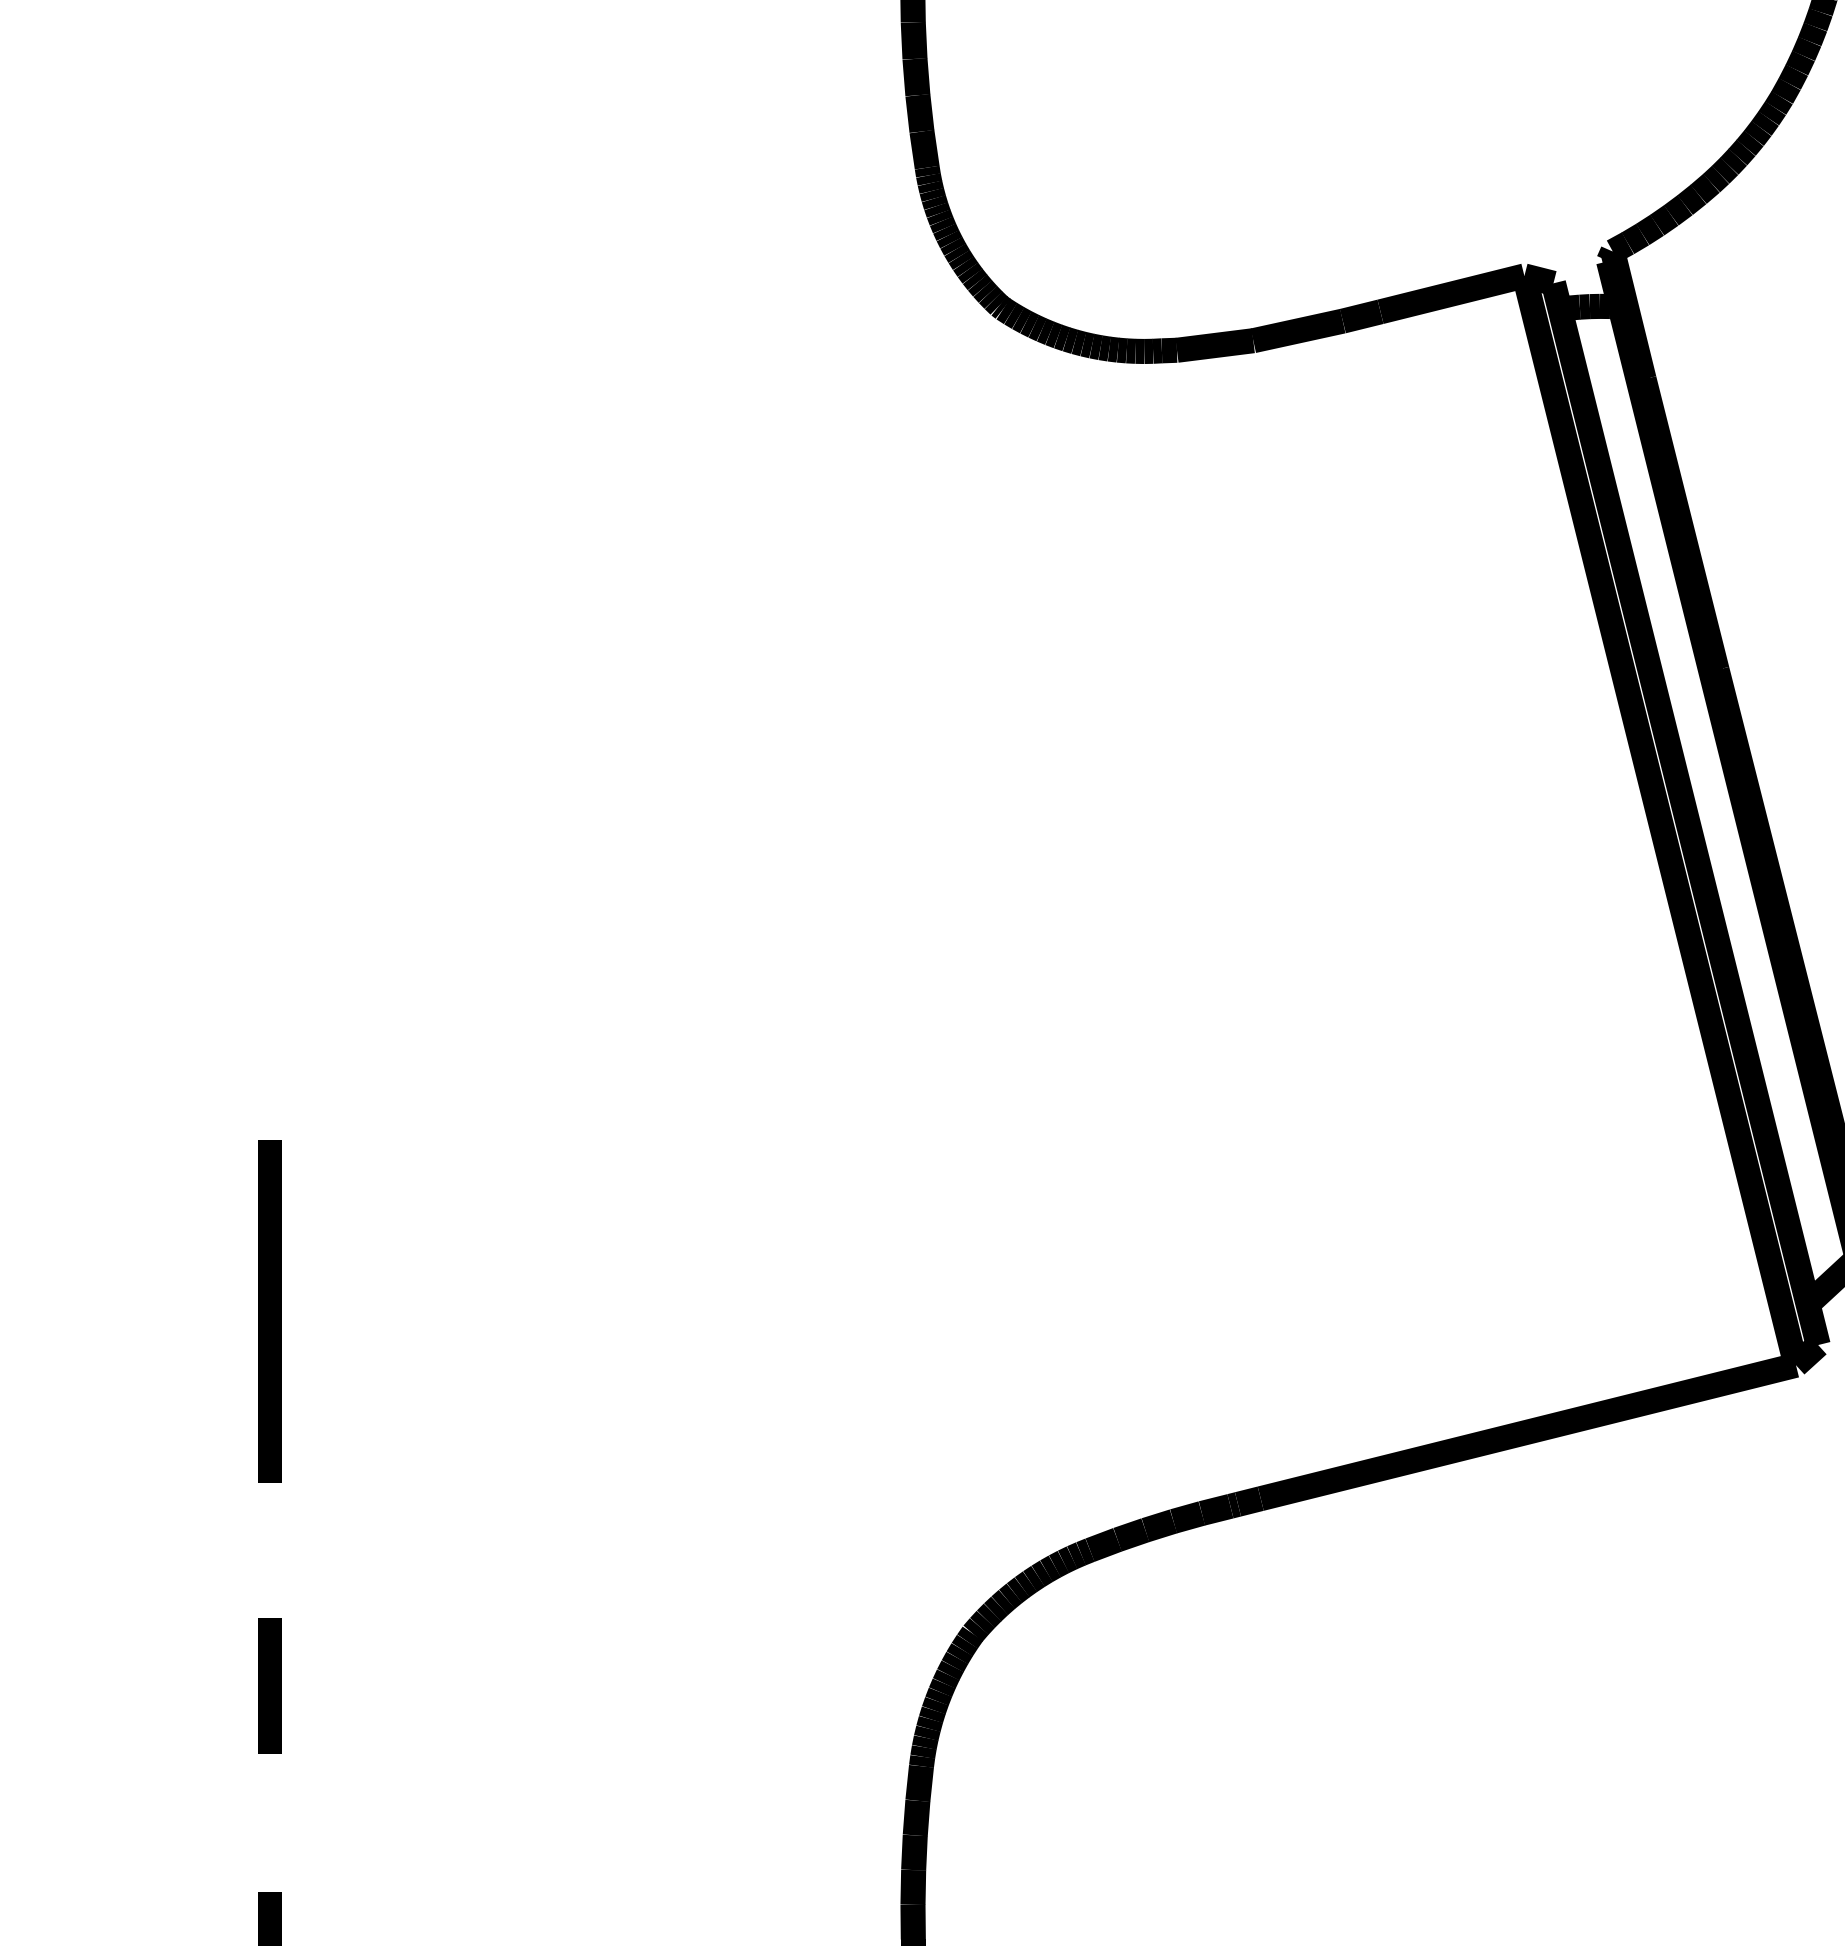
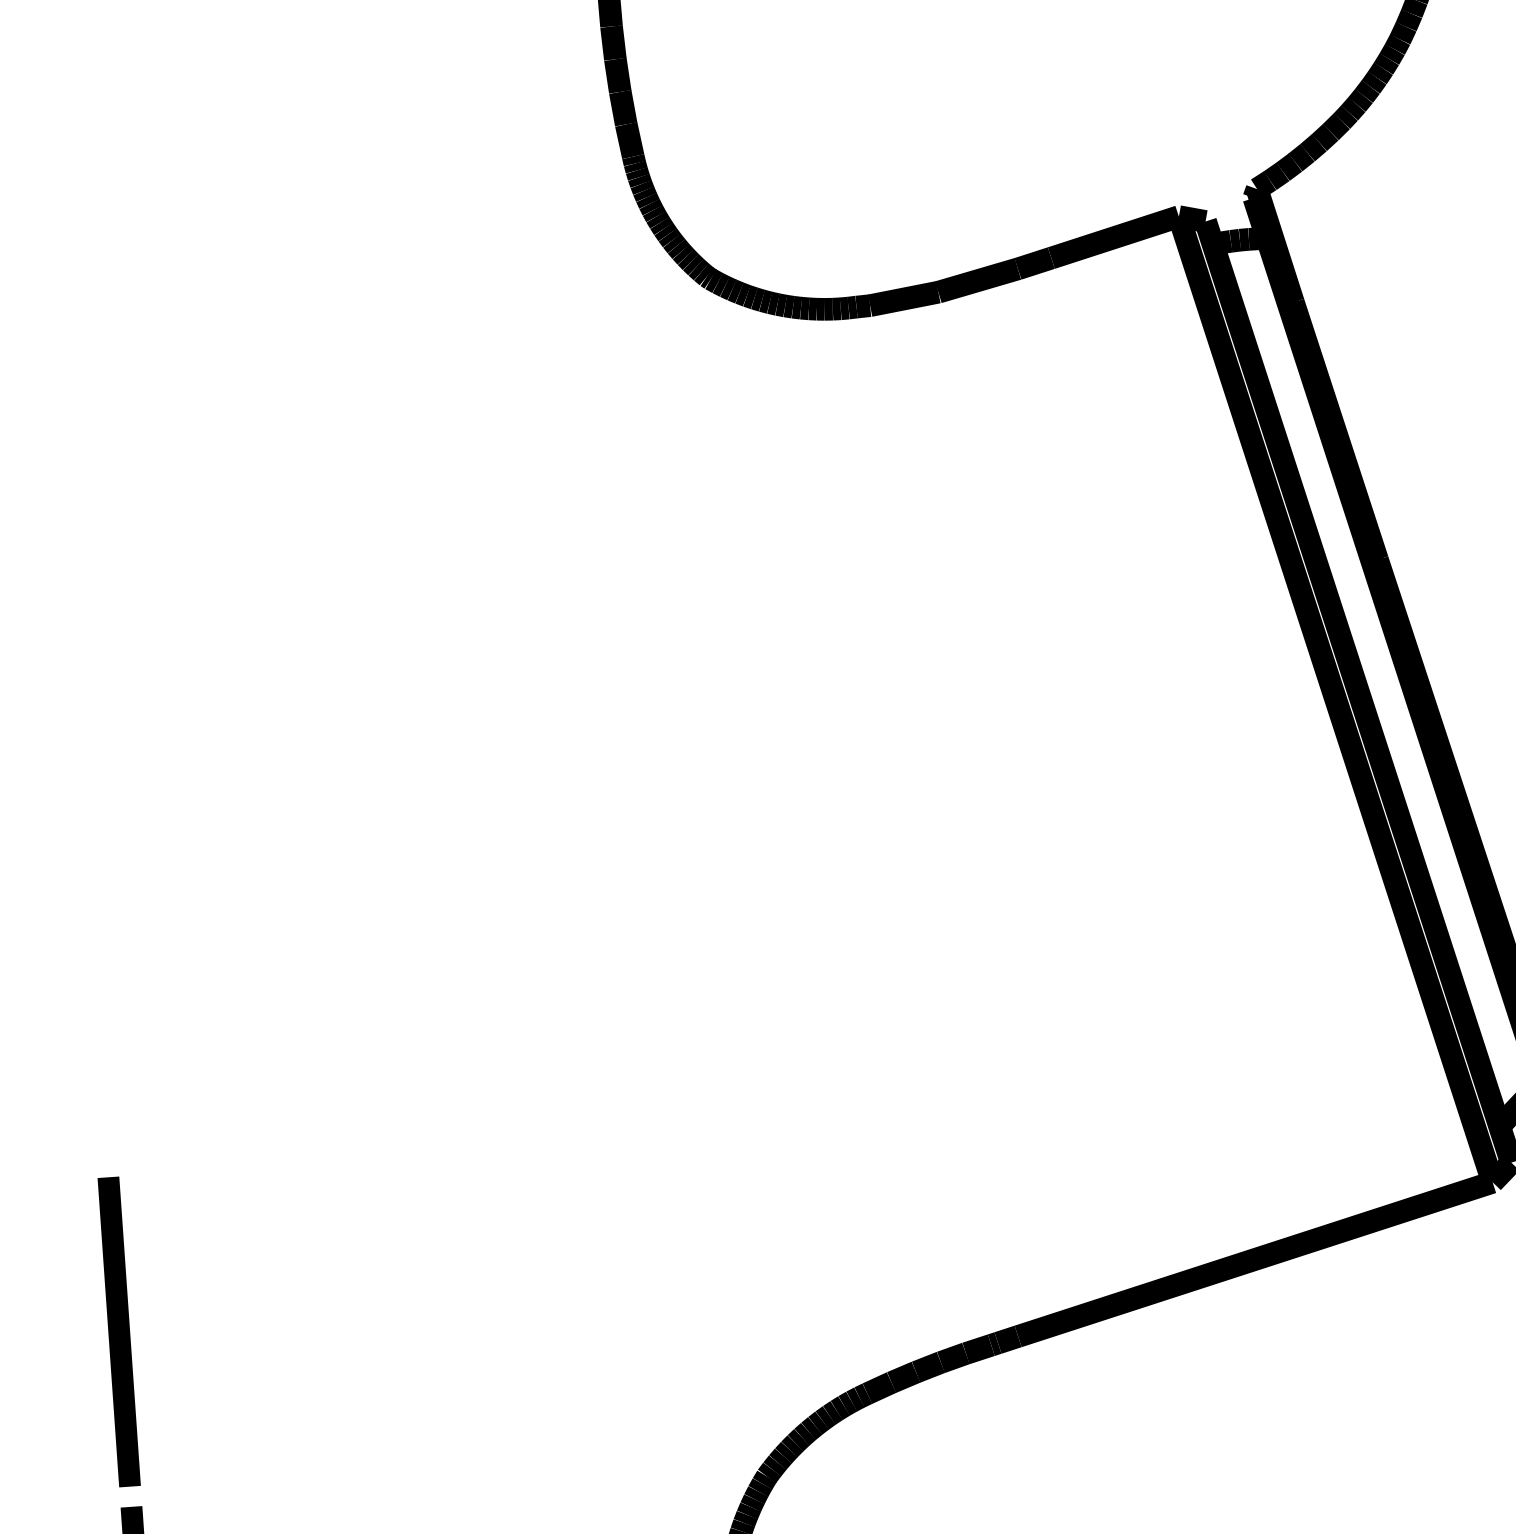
line: (269, 1311) -> (119, 1332), moved

